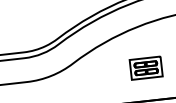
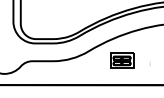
part: (146, 67) -> (122, 60), moved

